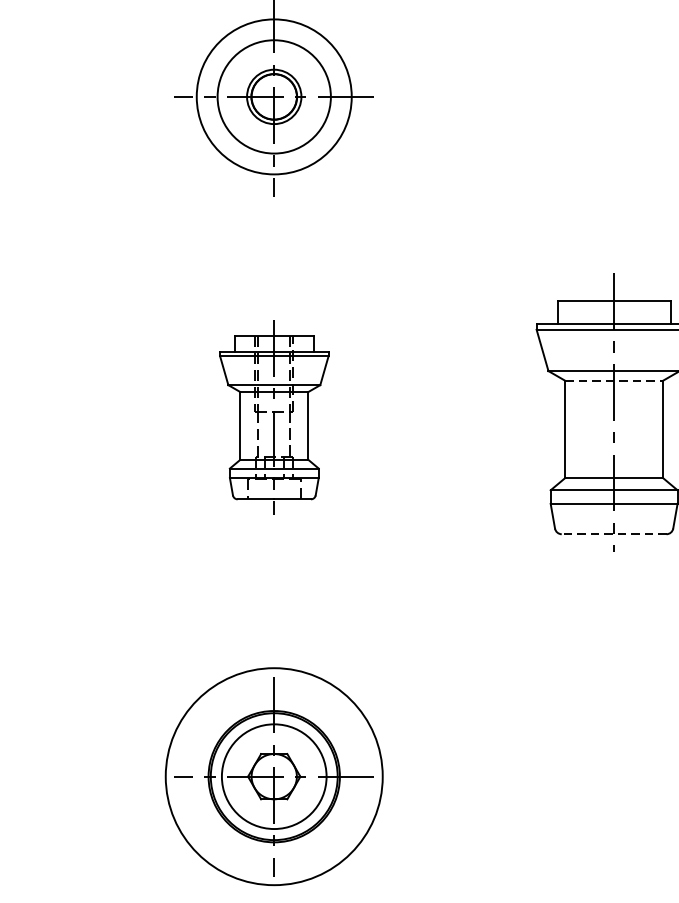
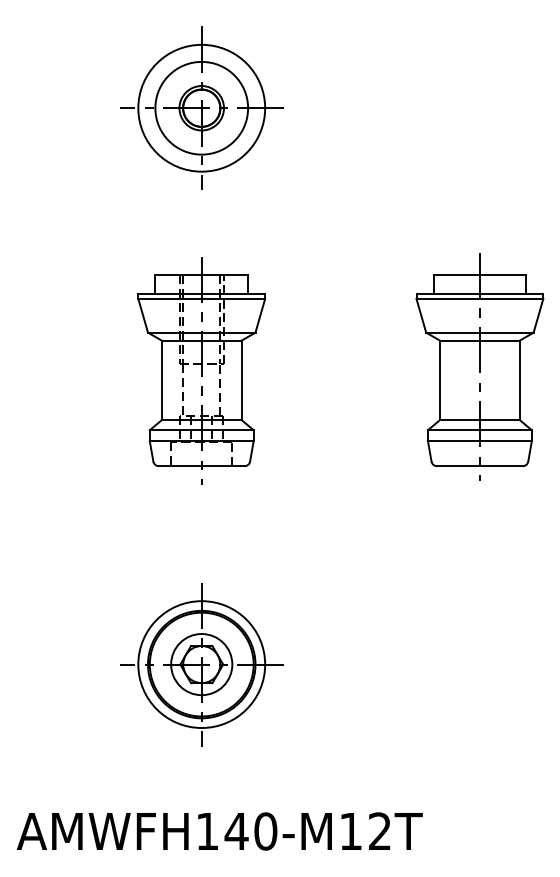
line: (613, 380) -> (479, 340), dashed -> solid
part: (273, 417) -> (201, 370), size x1.43
line: (613, 534) -> (479, 466), dashed -> solid
circle: (273, 776) -> (201, 664), size x0.71
circle: (273, 776) -> (201, 664), size x0.71

